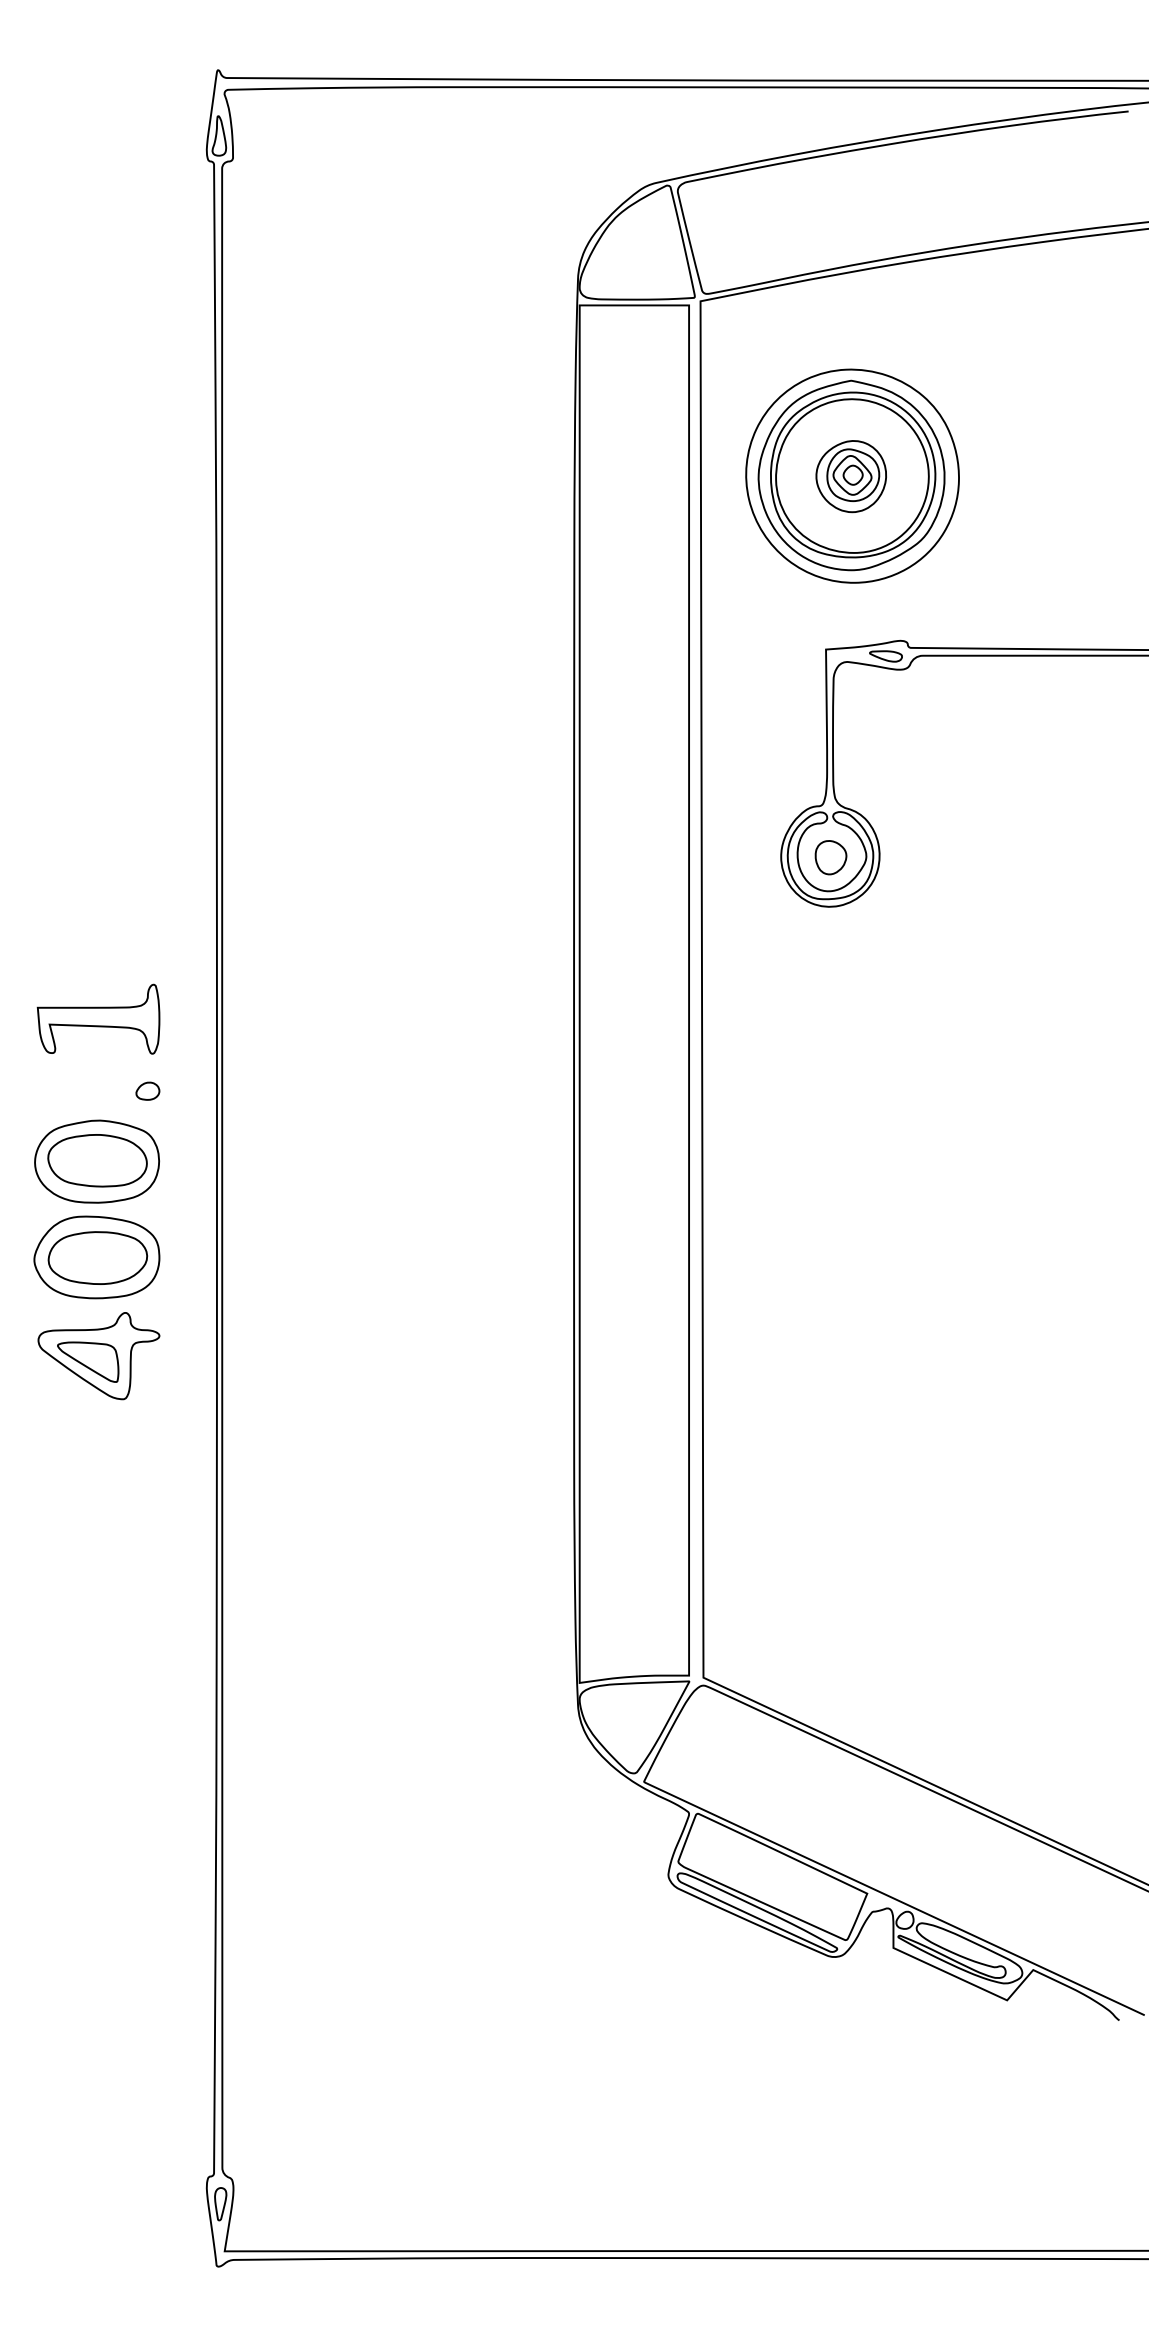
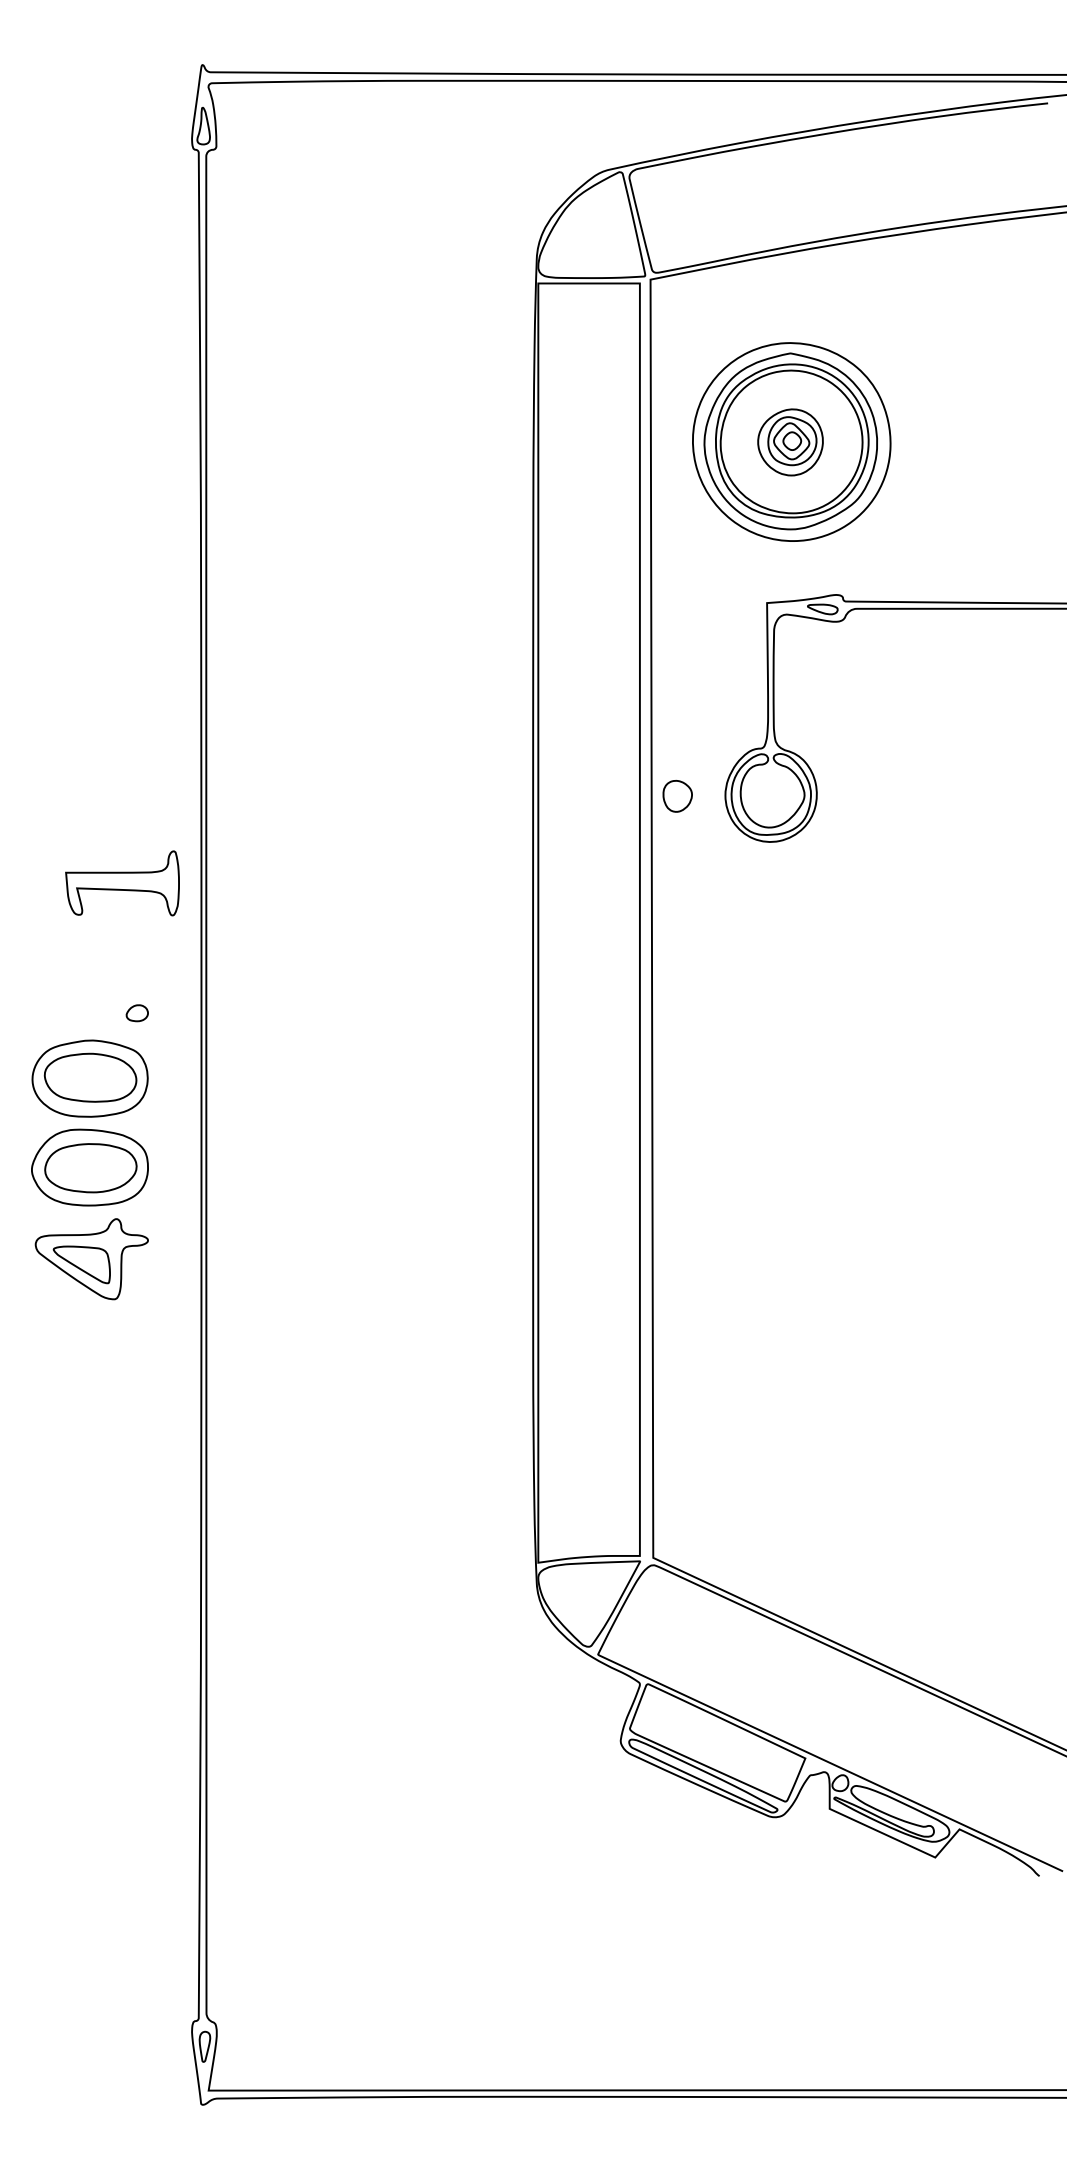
part: (830, 857) -> (677, 796), moved
part: (98, 1019) -> (122, 883), moved

